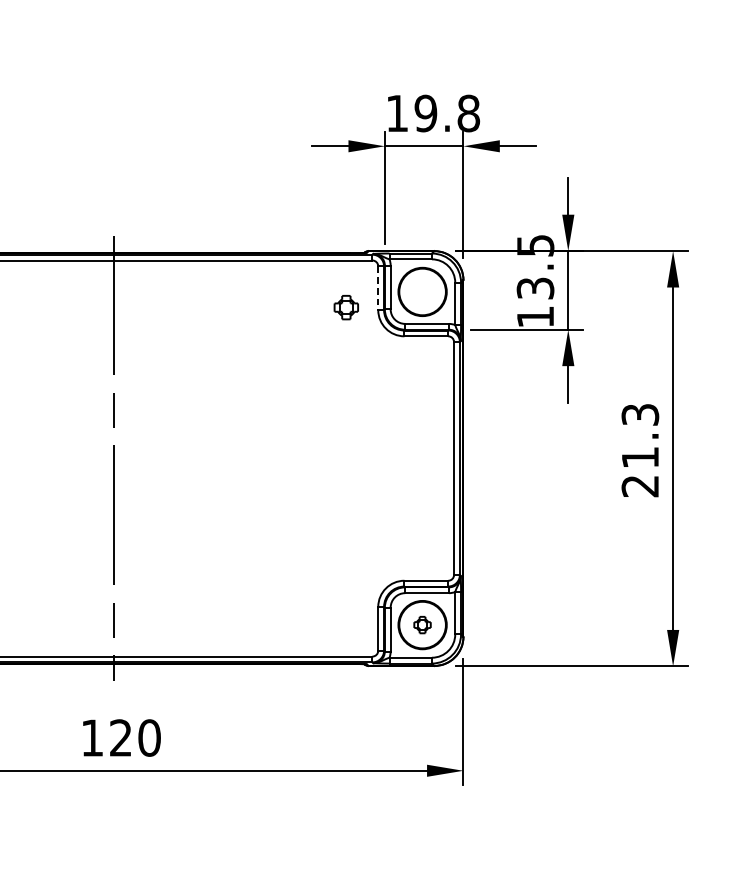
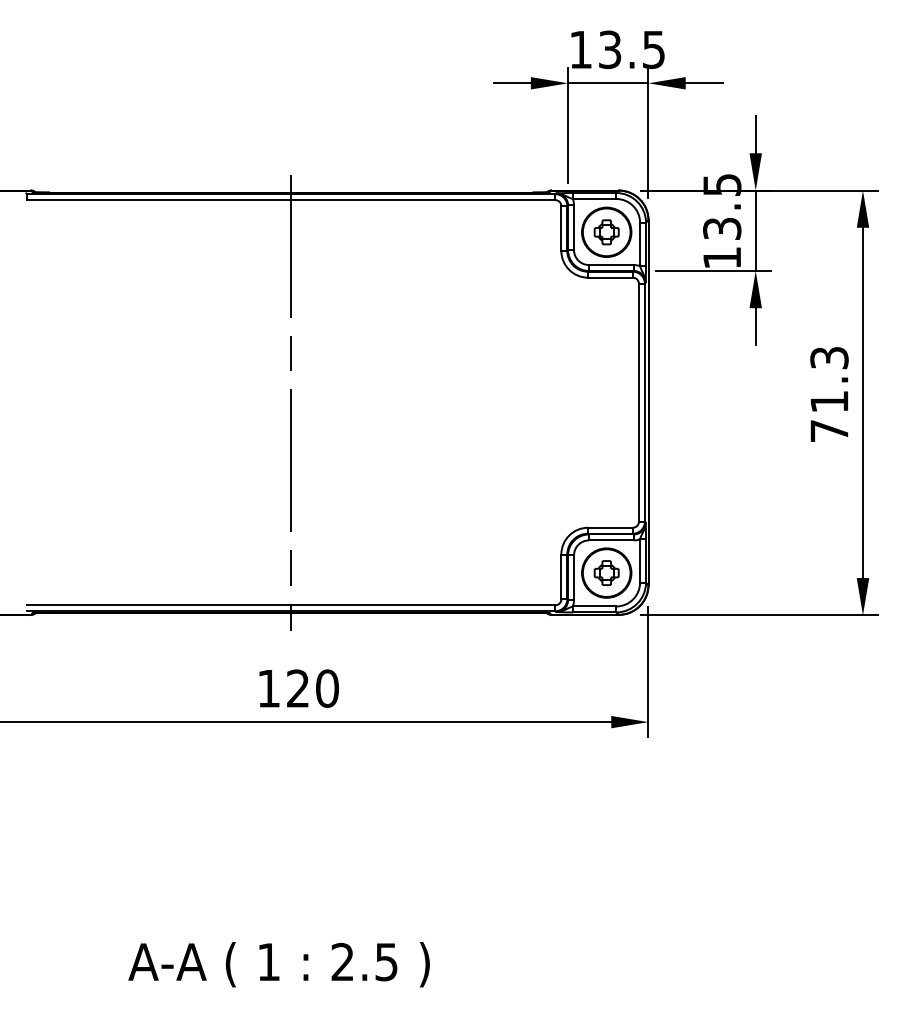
text: (446, 113) -> (631, 49), 19.8 -> 13.5
line: (378, 289) -> (561, 229), dashed -> solid
part: (346, 307) -> (606, 232), moved
text: (640, 486) -> (829, 431), 21.3 -> 71.3
part: (422, 624) -> (606, 572), size x1.43

